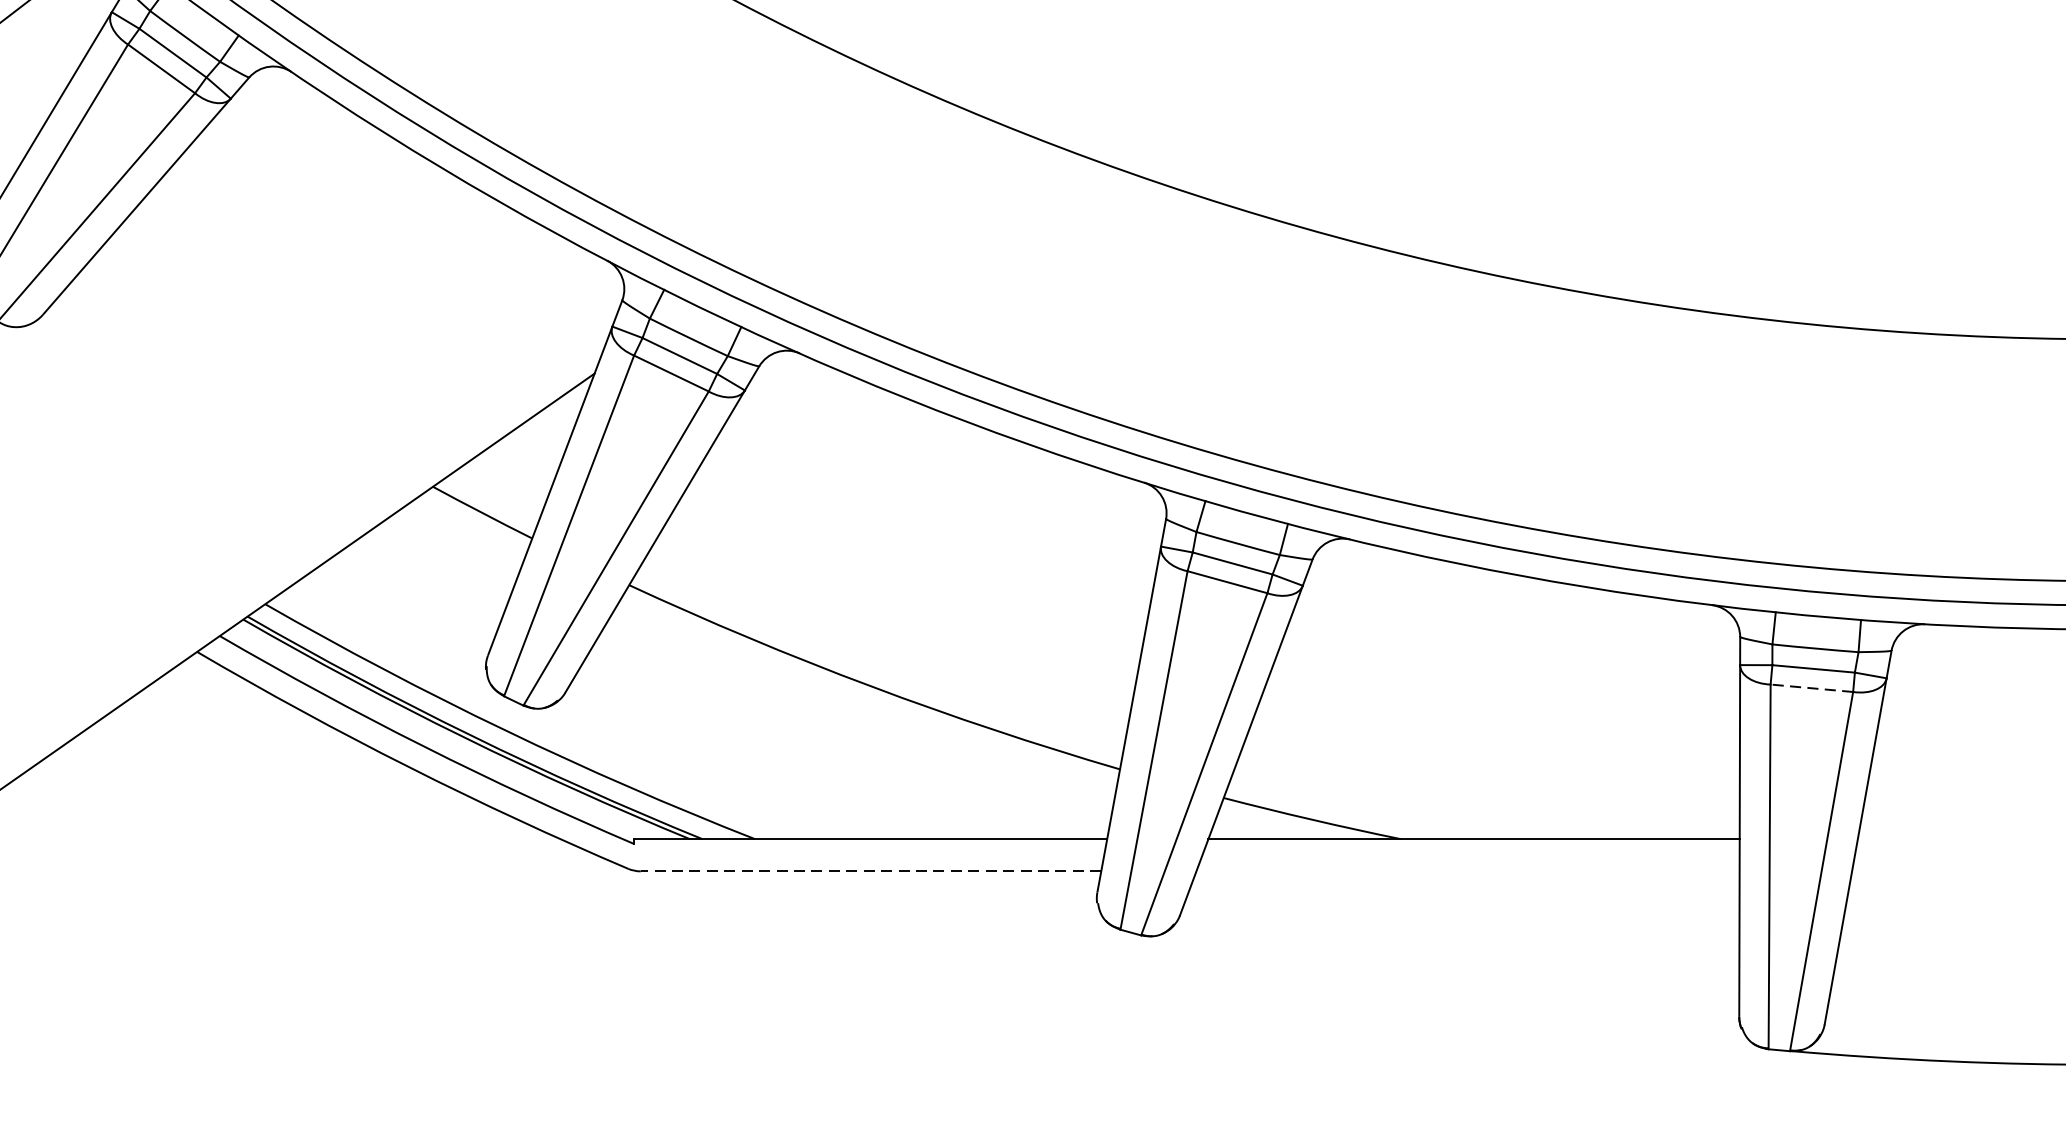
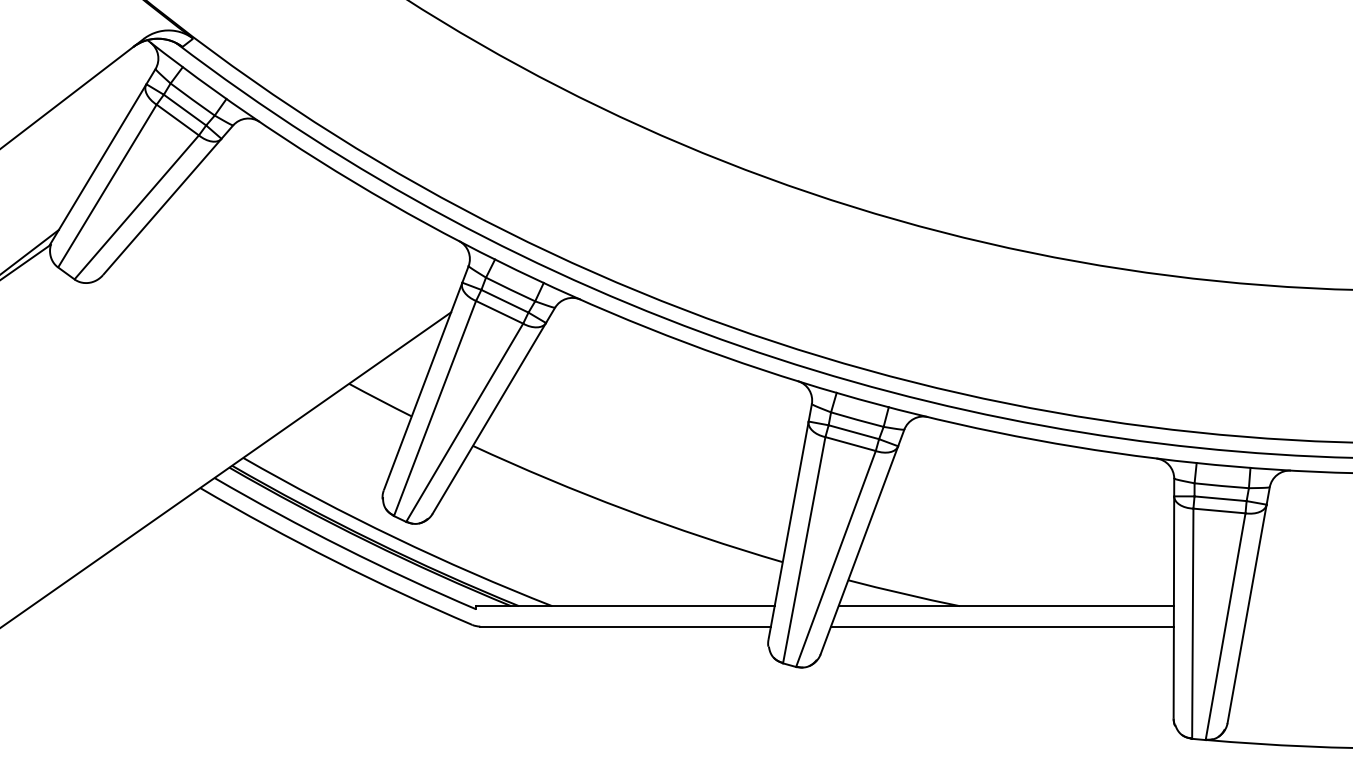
line: (1810, 687) -> (1218, 510), dashed -> solid
line: (870, 871) -> (625, 626), dashed -> solid
line: (1468, 871) -> (1002, 626), added

